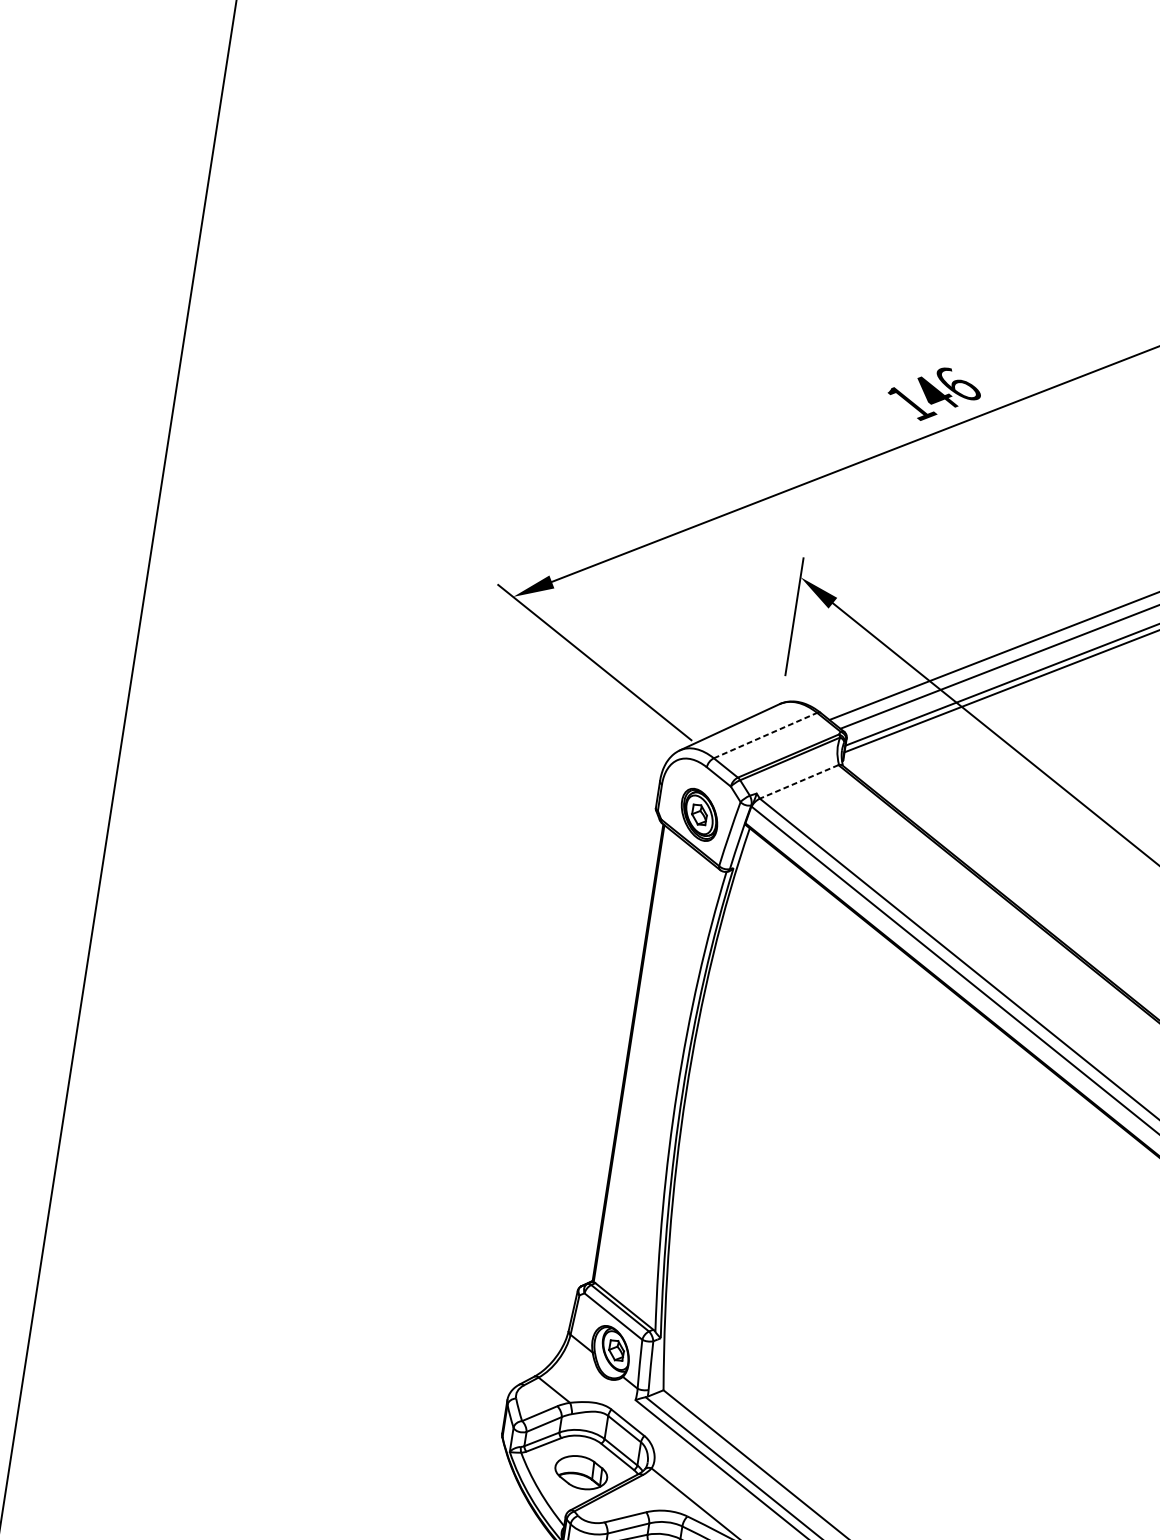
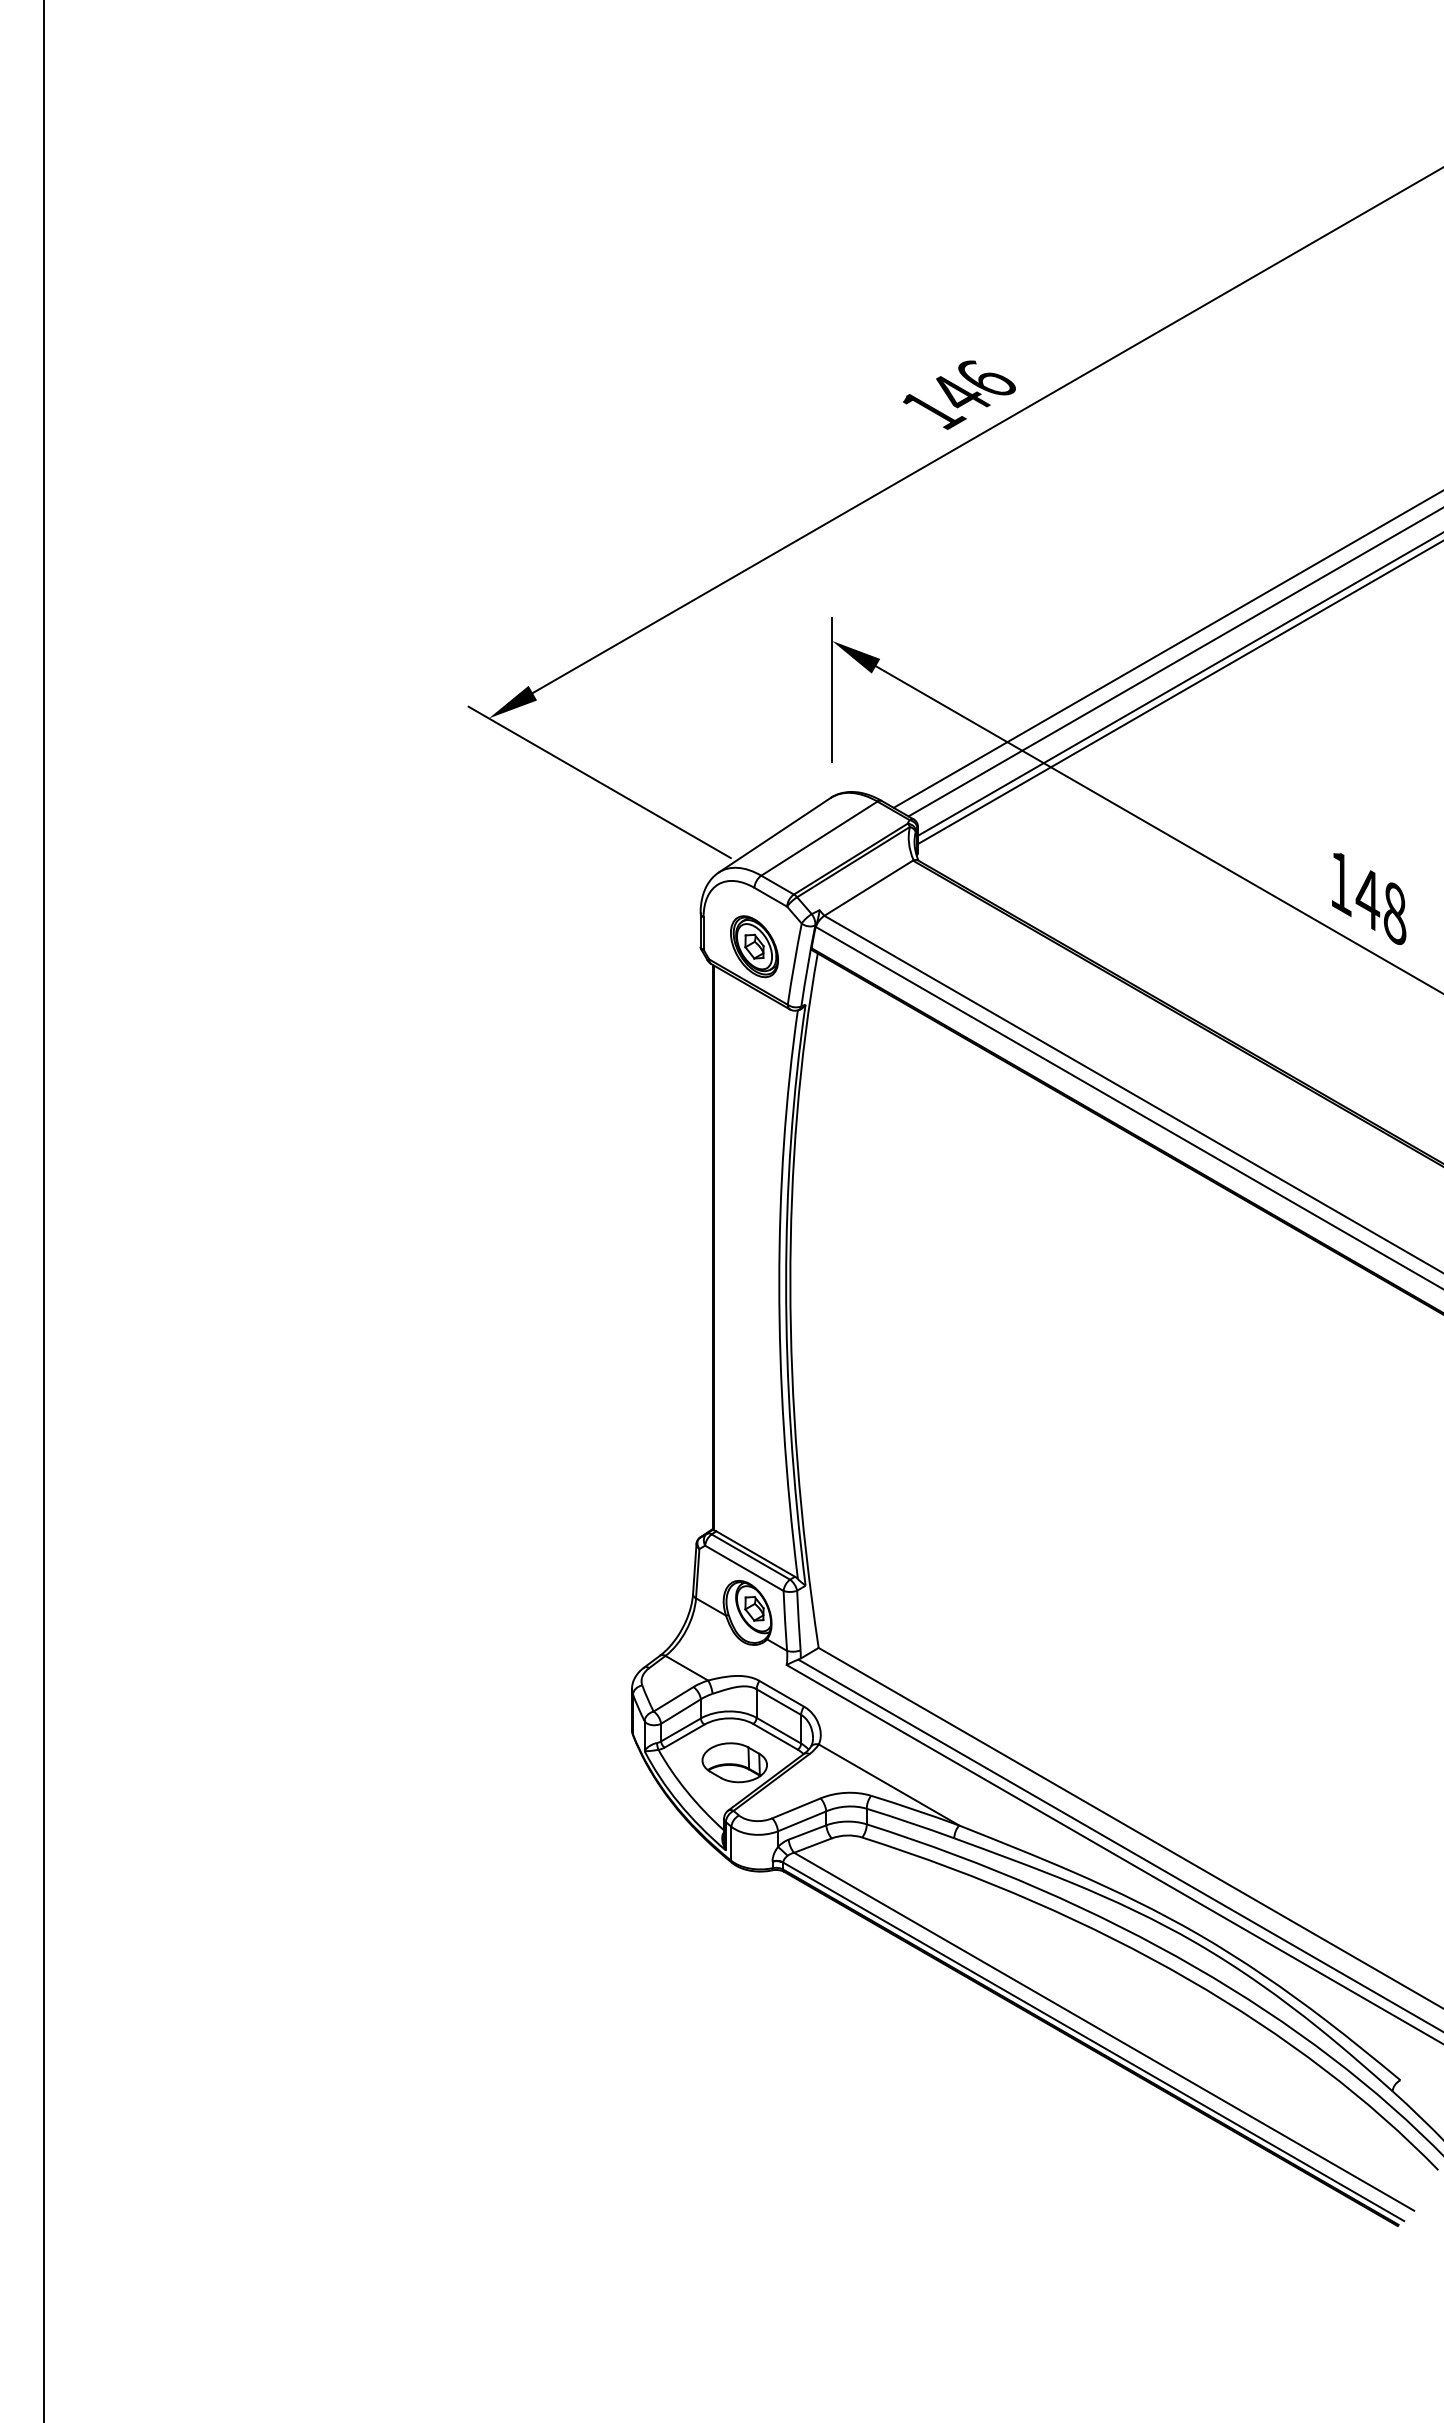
line: (765, 735) -> (819, 838), dashed -> solid
line: (799, 782) -> (868, 888), dashed -> solid

